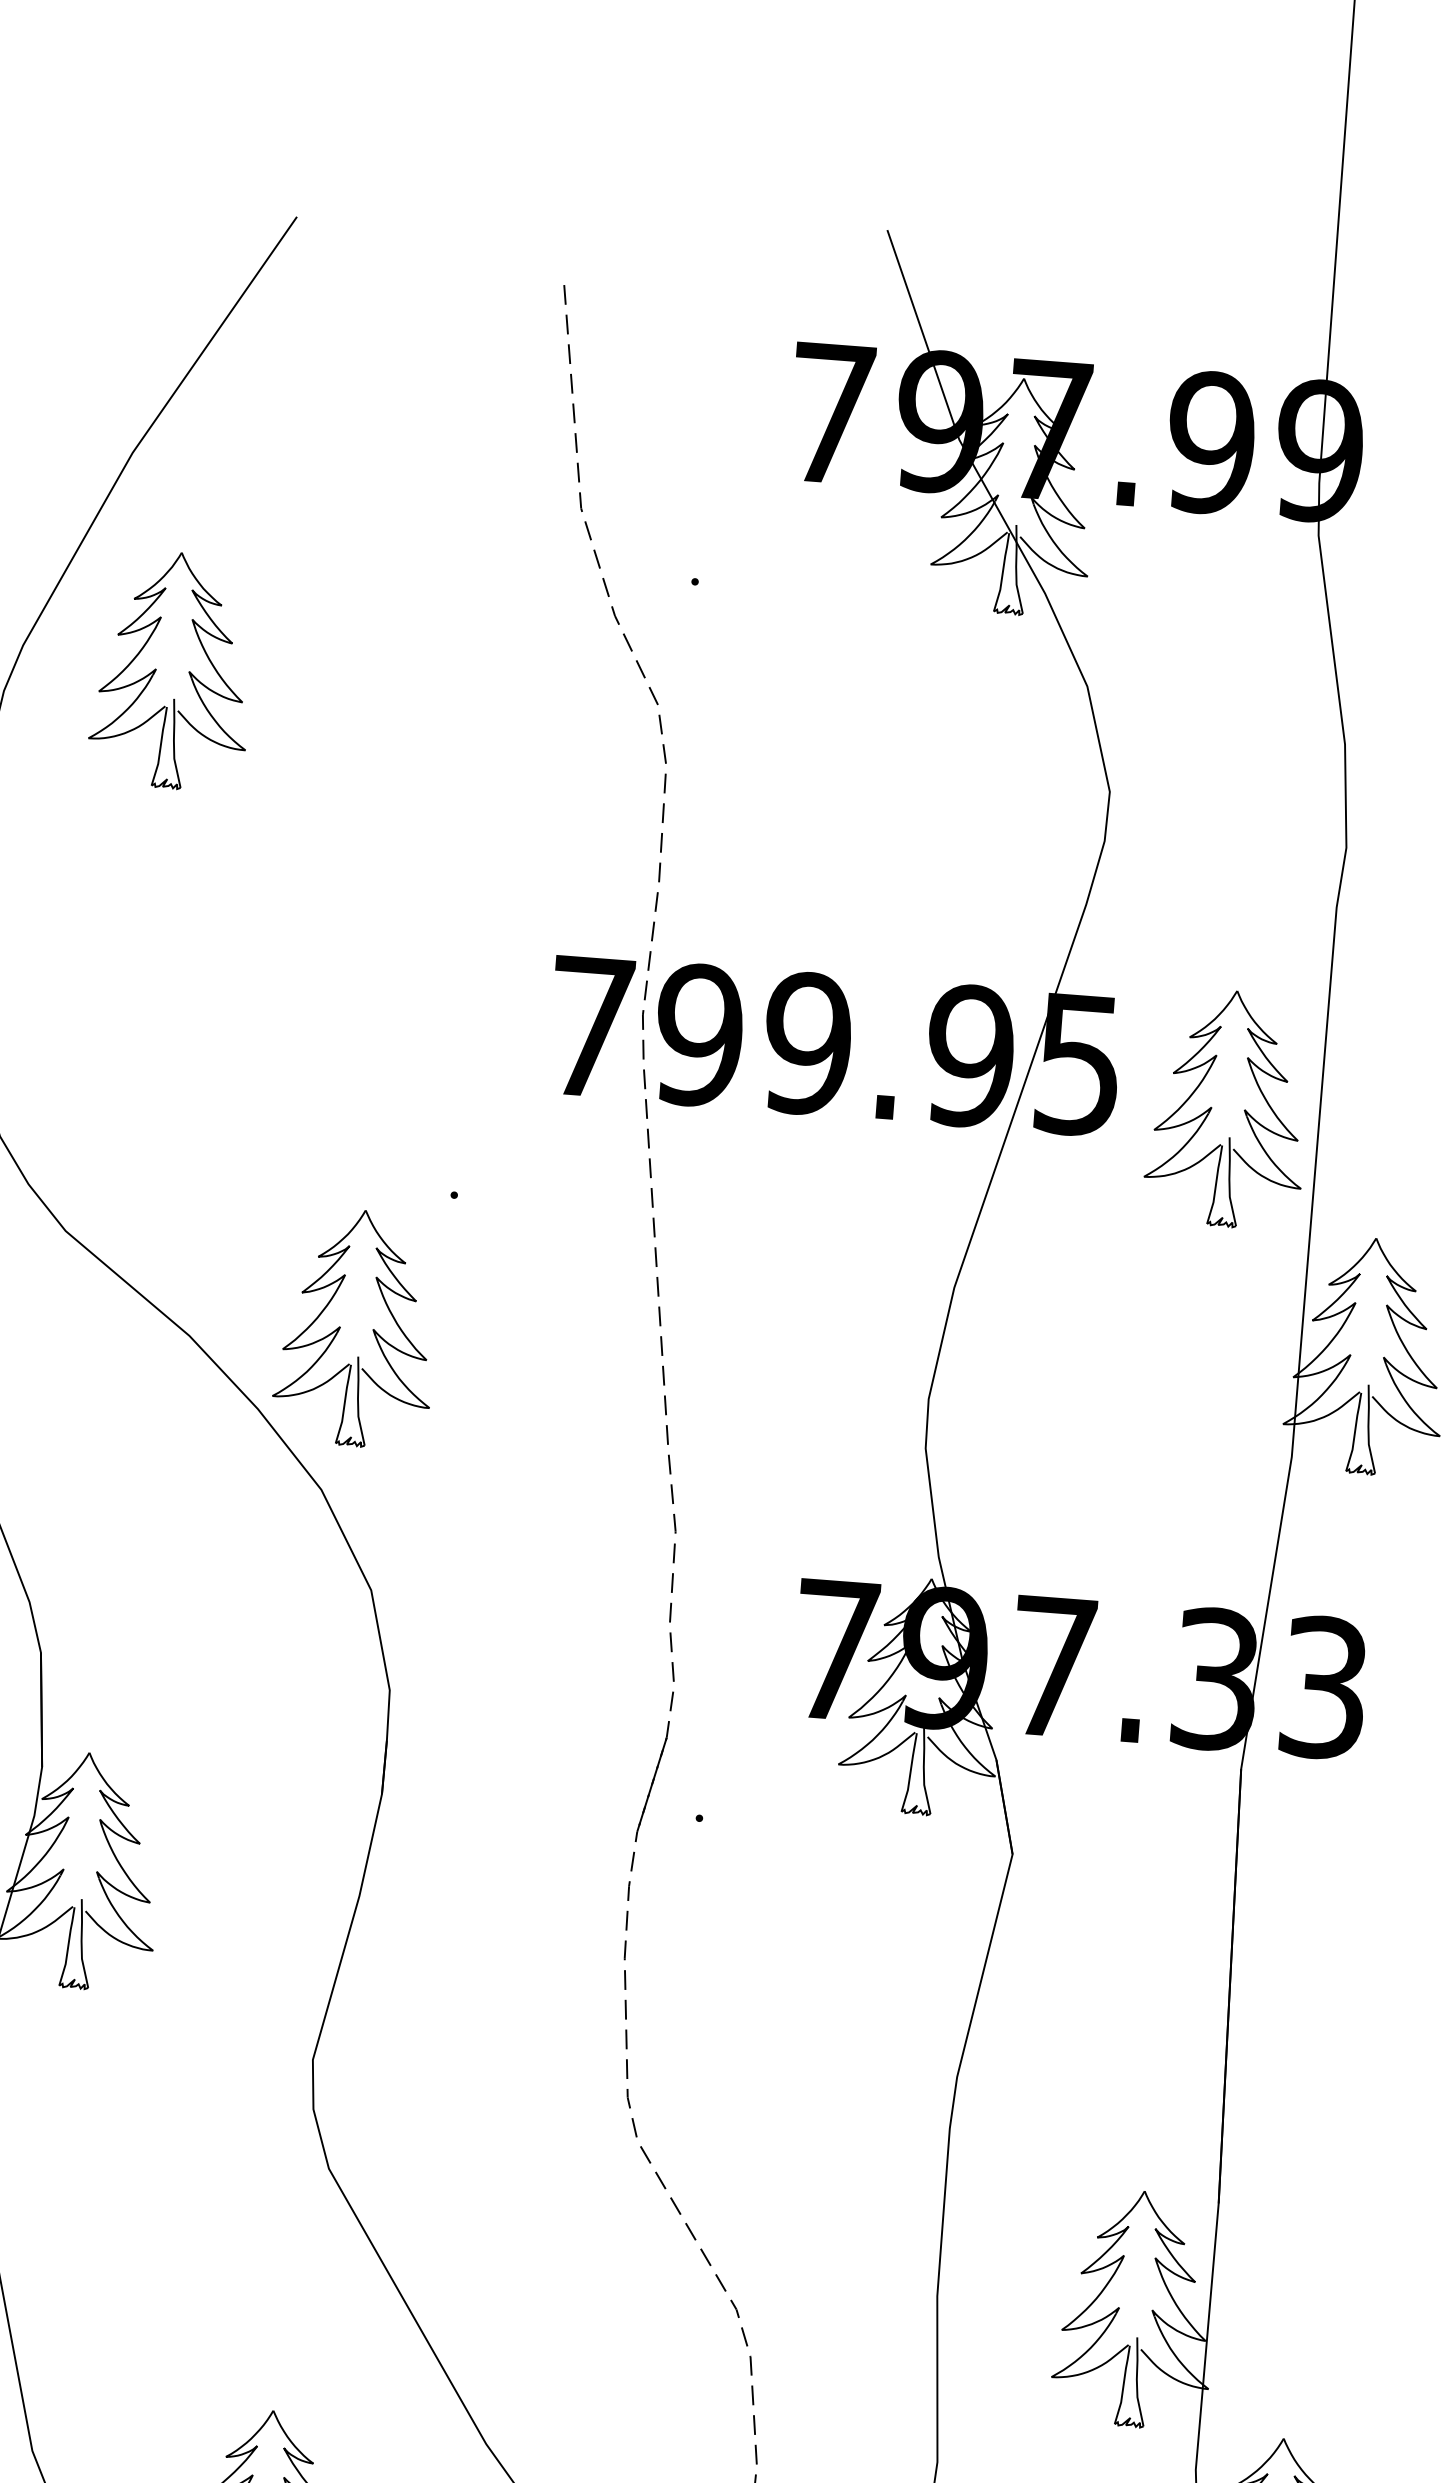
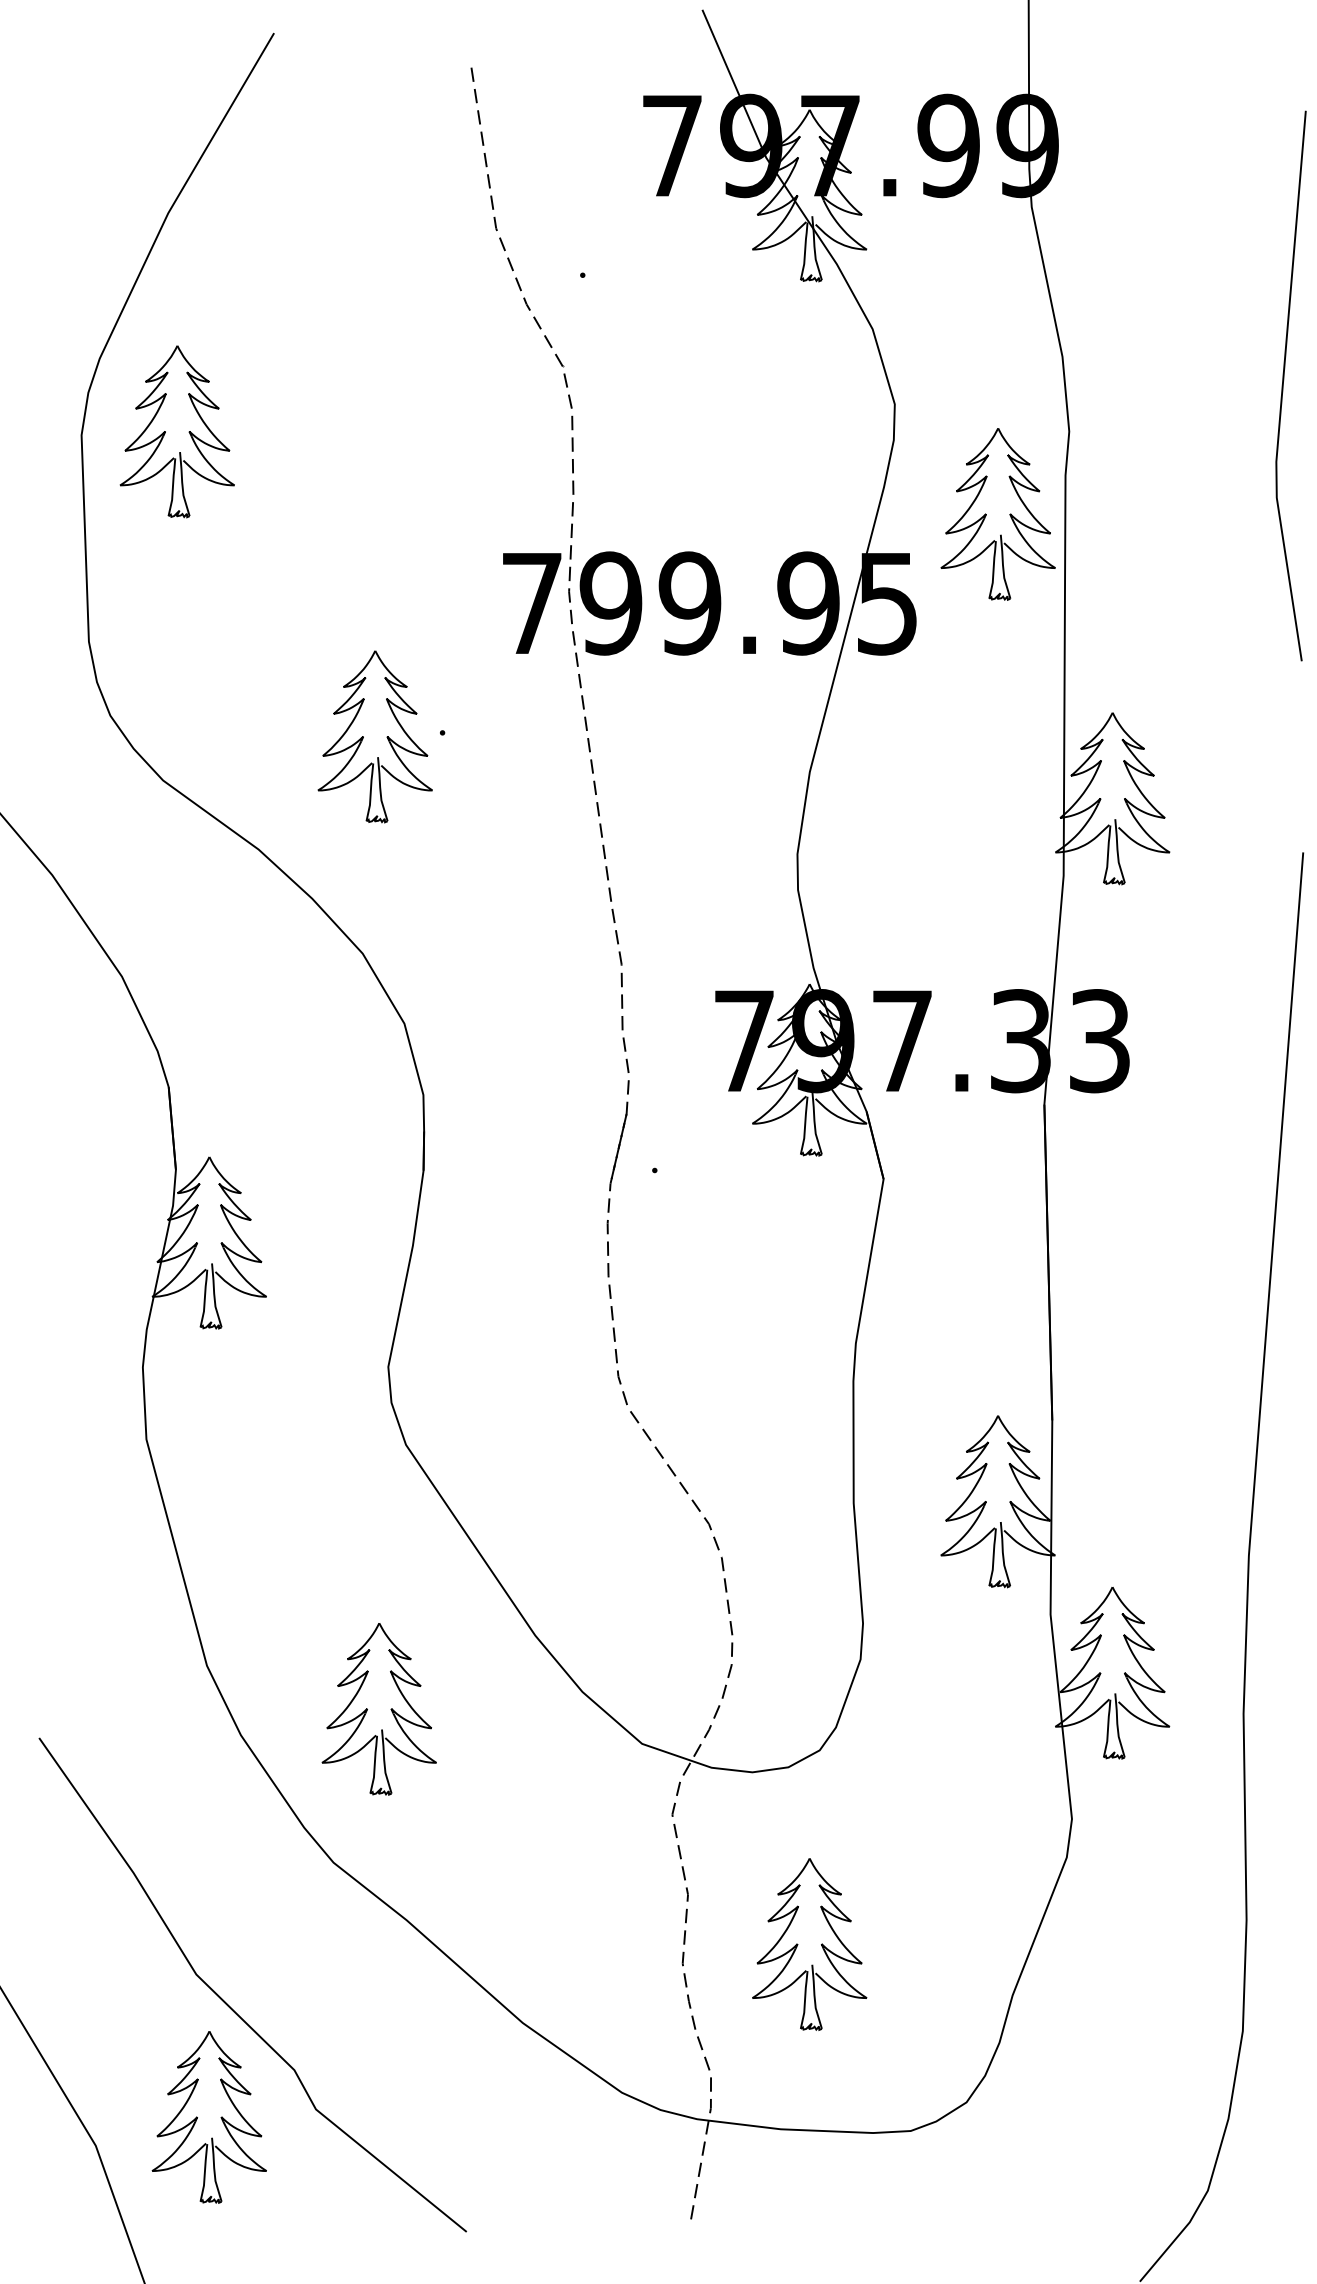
part: (156, 669) -> (165, 431), moved
part: (1227, 1109) -> (997, 514), moved
part: (340, 1326) -> (363, 736), moved

